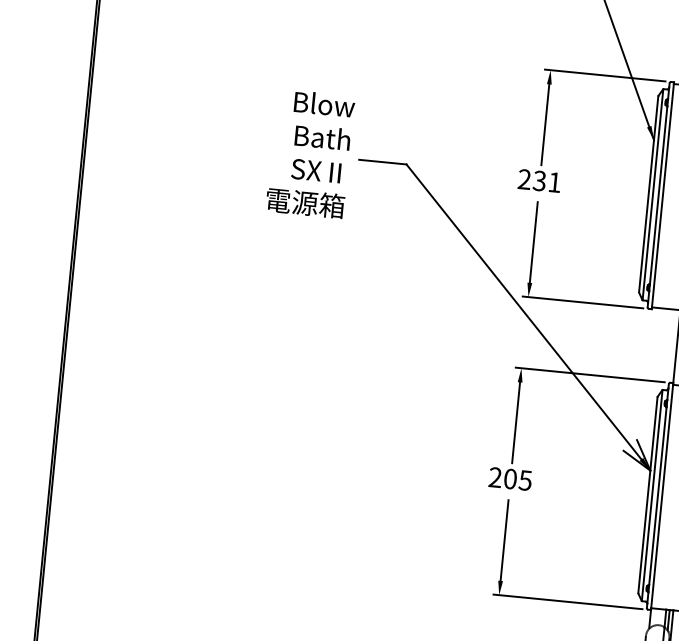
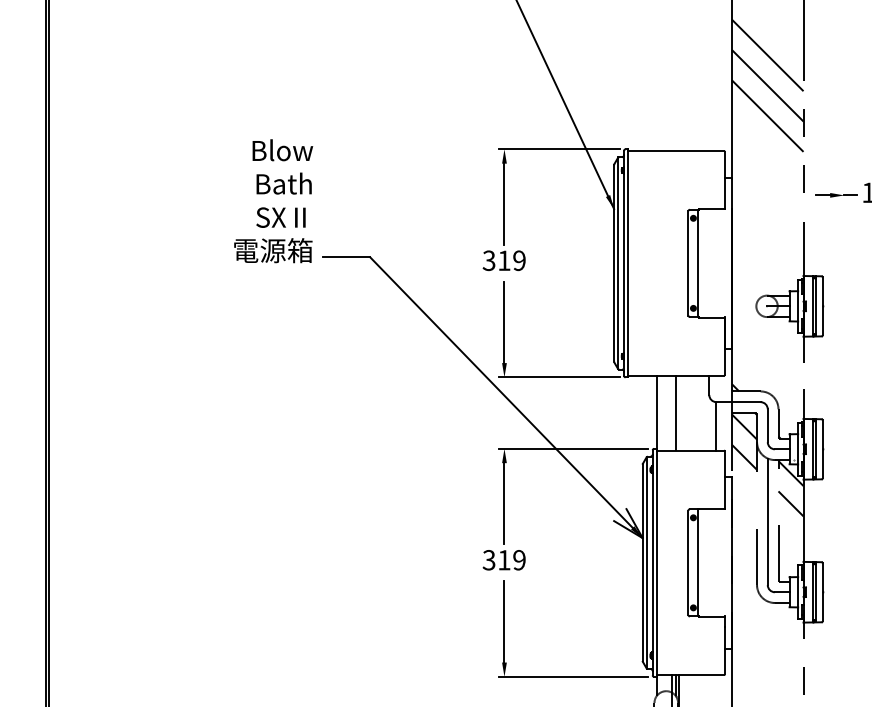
text: (310, 154) -> (273, 201), moved
text: (538, 180) -> (503, 260), 231 -> 319
text: (509, 479) -> (503, 560), 205 -> 319

